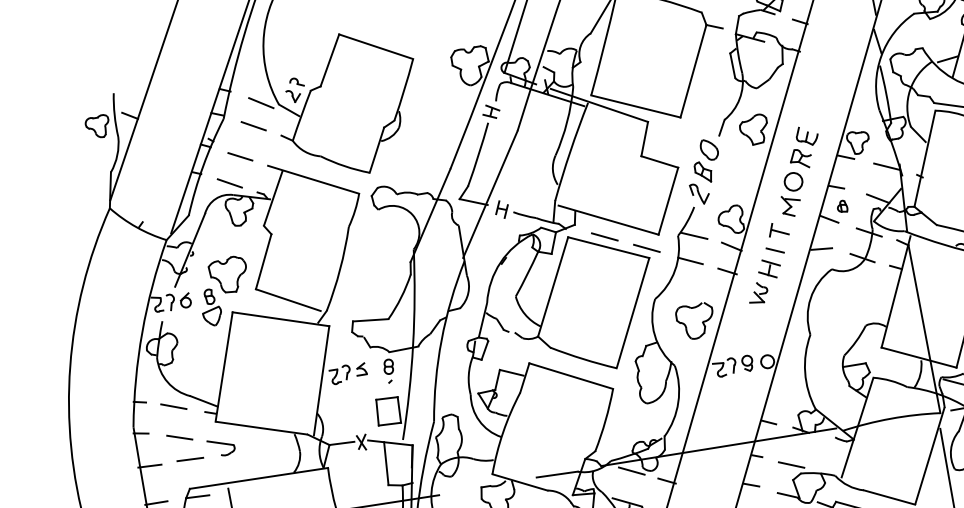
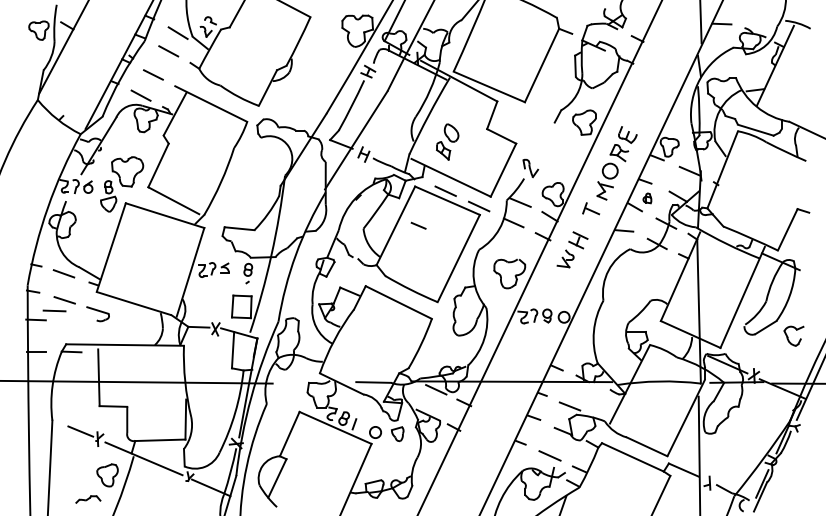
part: (706, 160) -> (447, 141), moved
line: (775, 250) -> (418, 225), moved
line: (190, 458) -> (54, 310), moved

